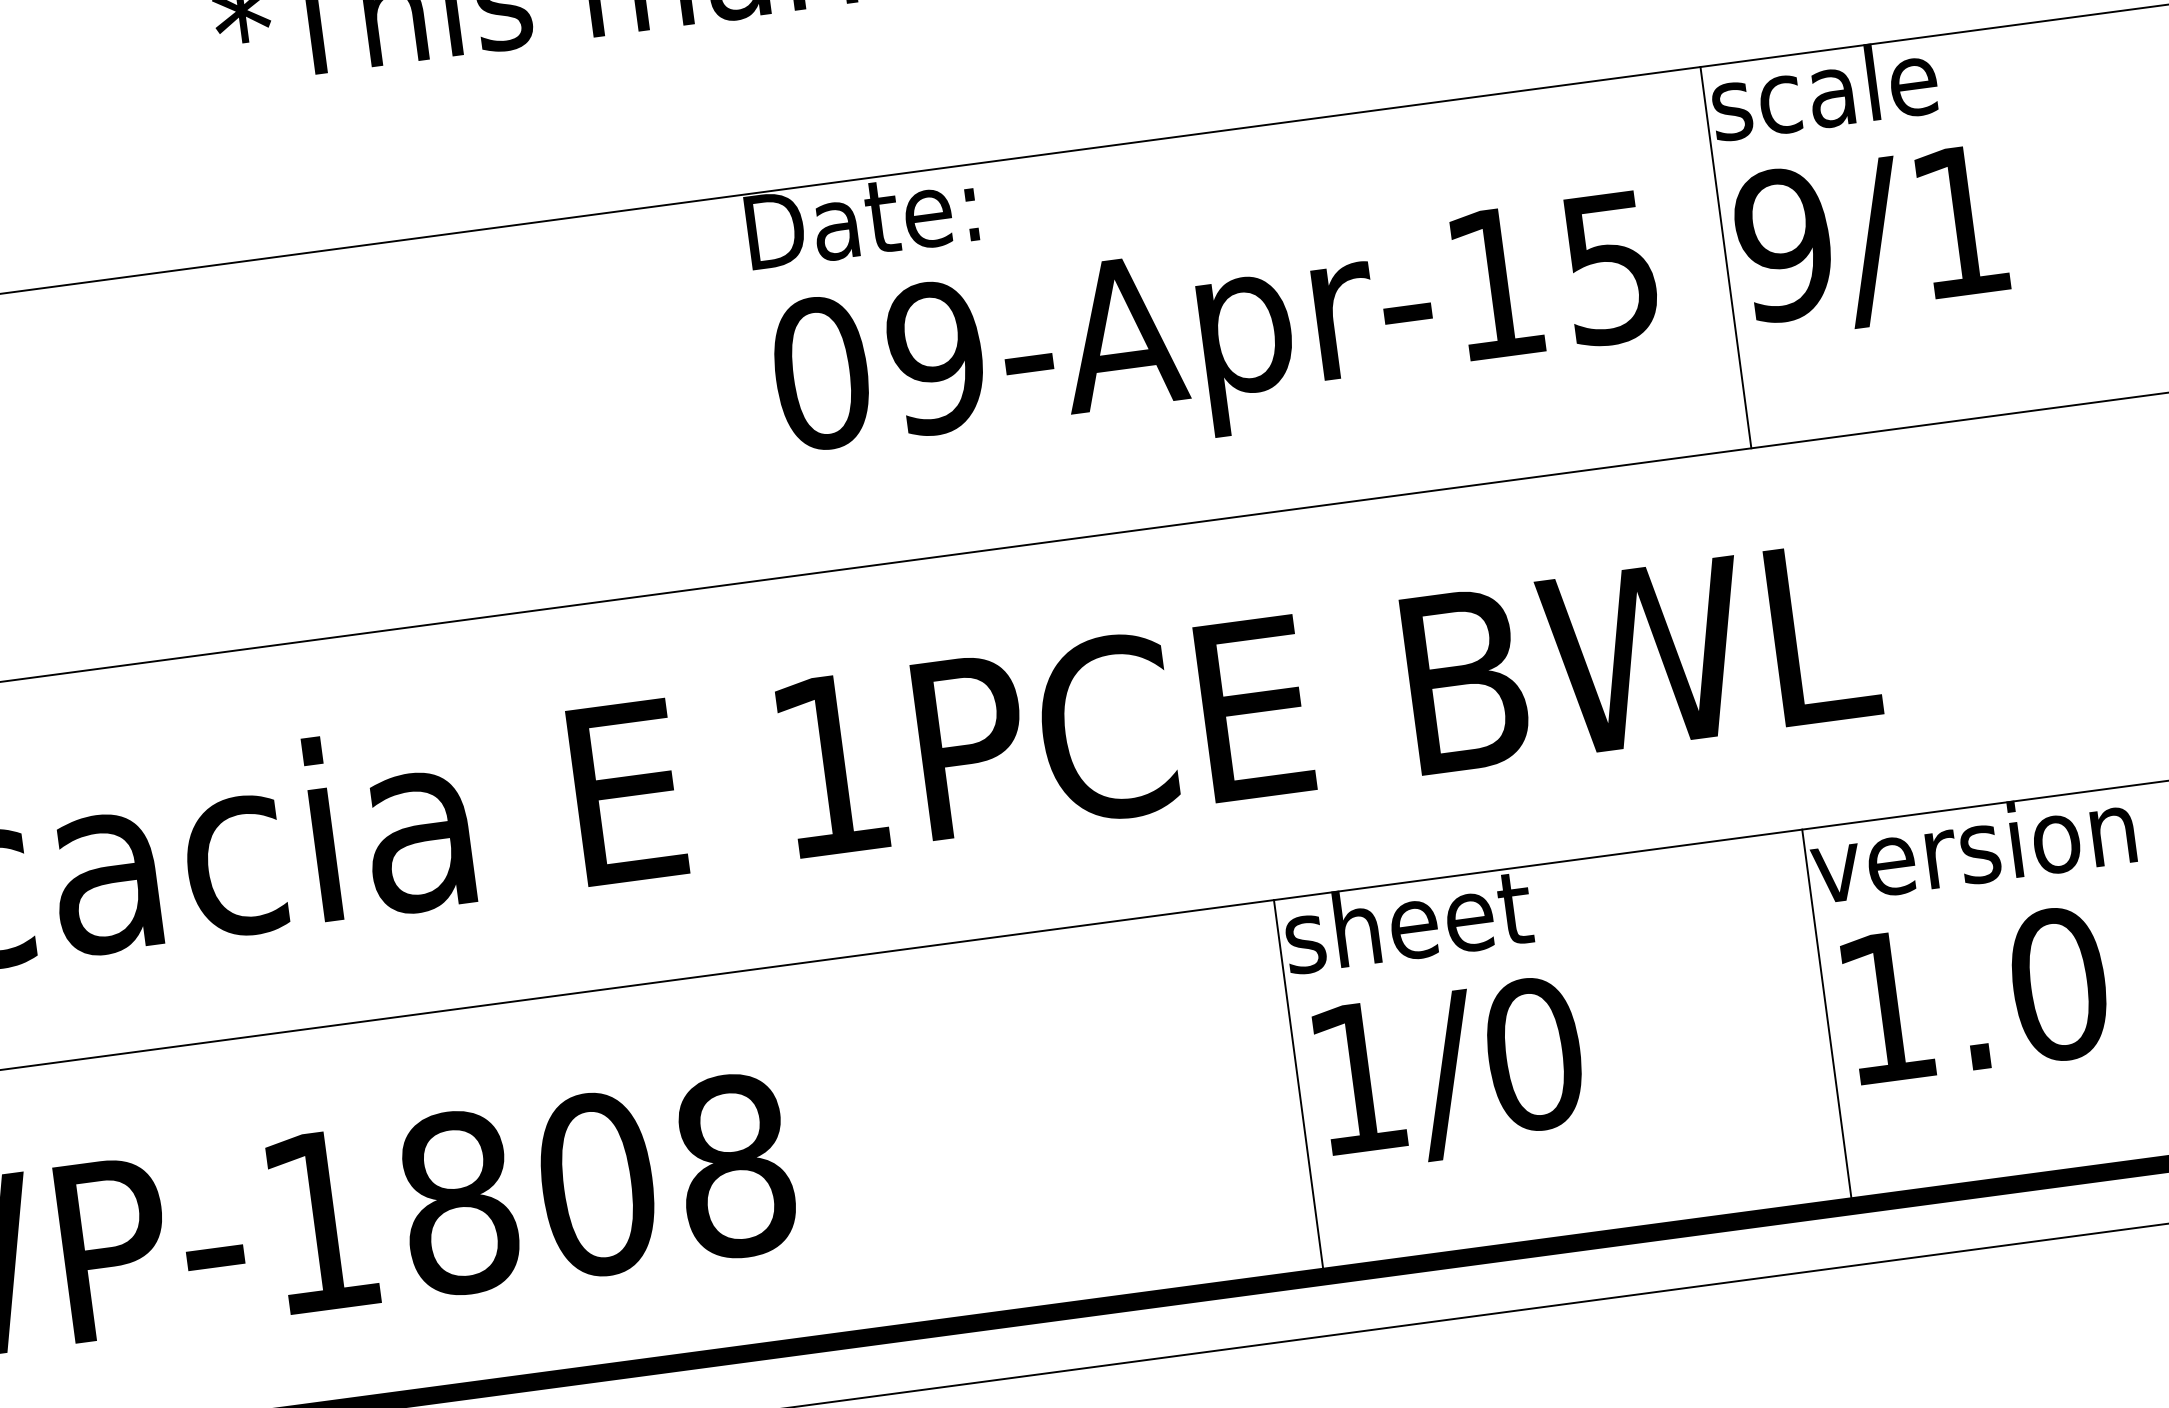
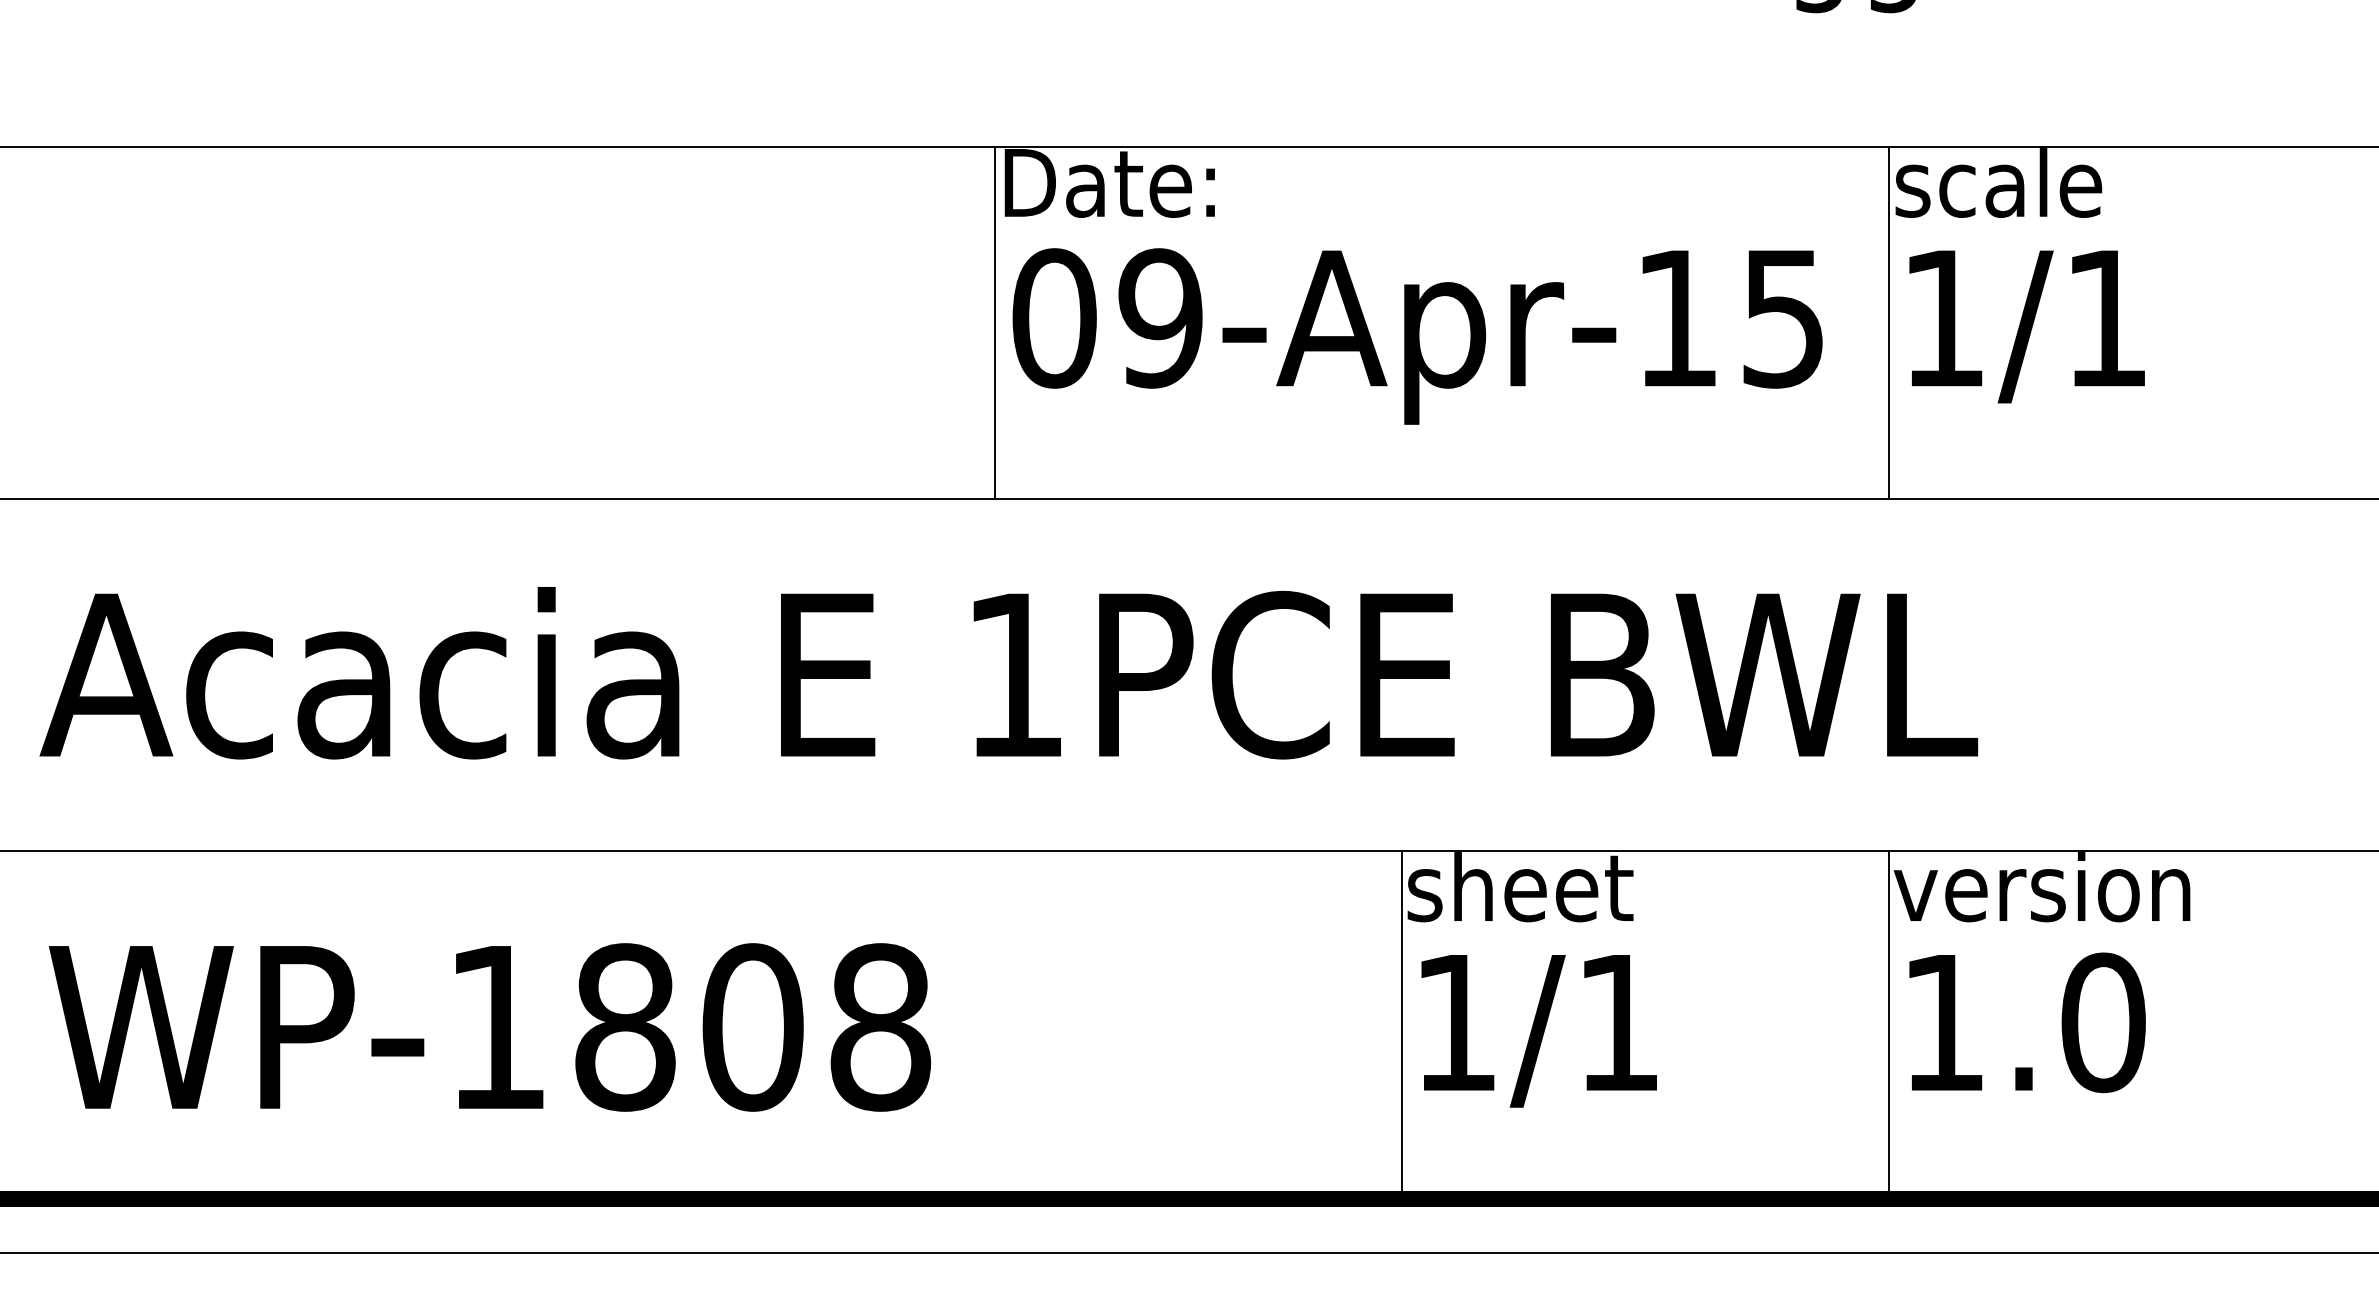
text: (1783, 245) -> (1943, 318), 9/1 -> 1/1
line: (756, 386) -> (994, 322), added
text: (1534, 1054) -> (1619, 1022), 1/0 -> 1/1

